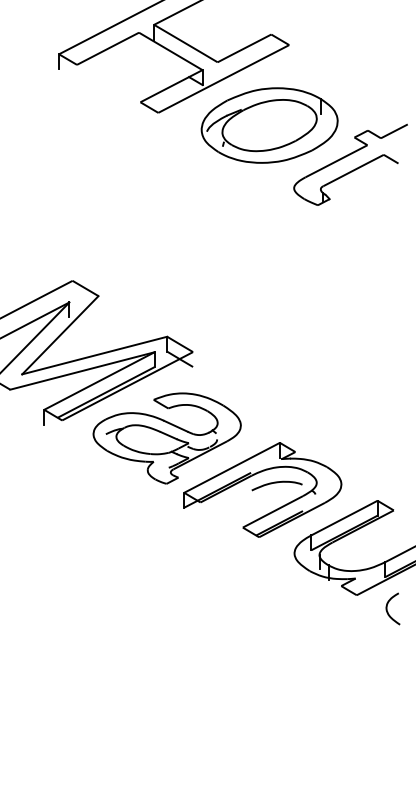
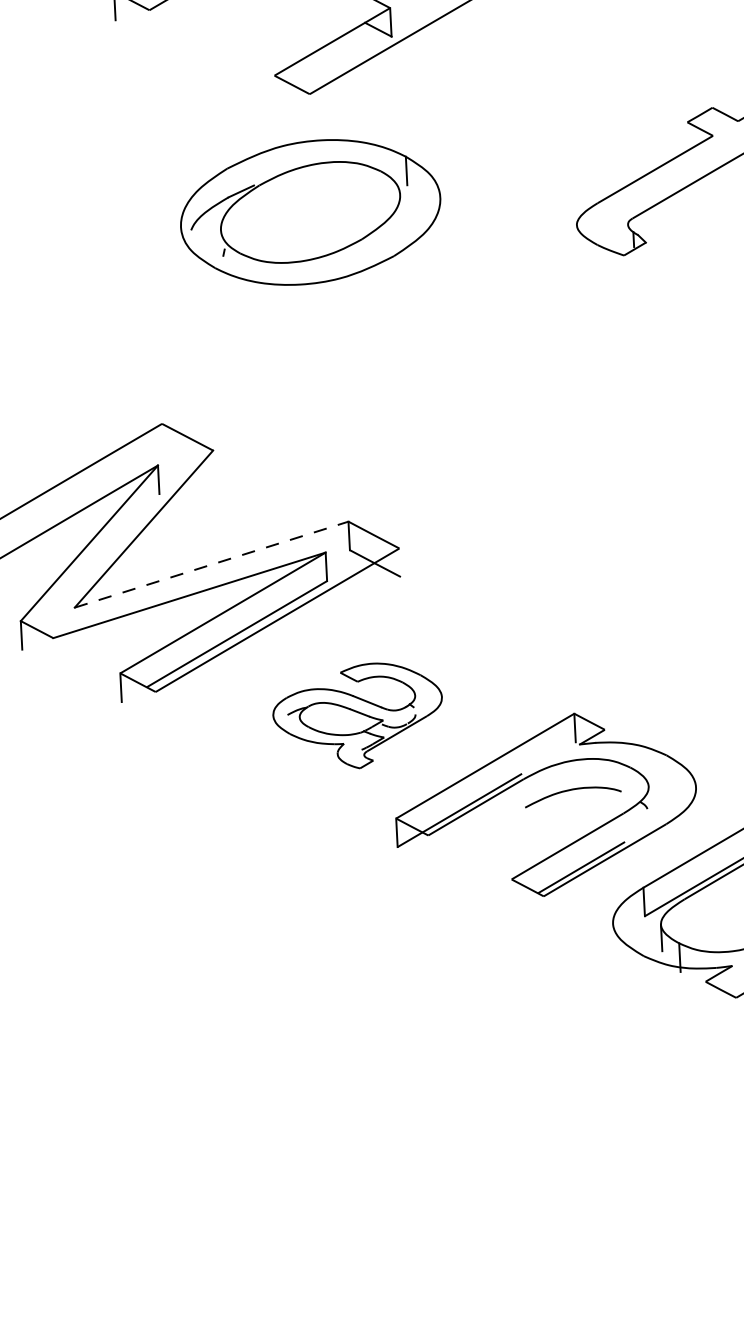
part: (269, 125) -> (310, 212), moved
line: (94, 355) -> (211, 564), solid -> dashed
part: (166, 438) -> (356, 716), size x0.6

